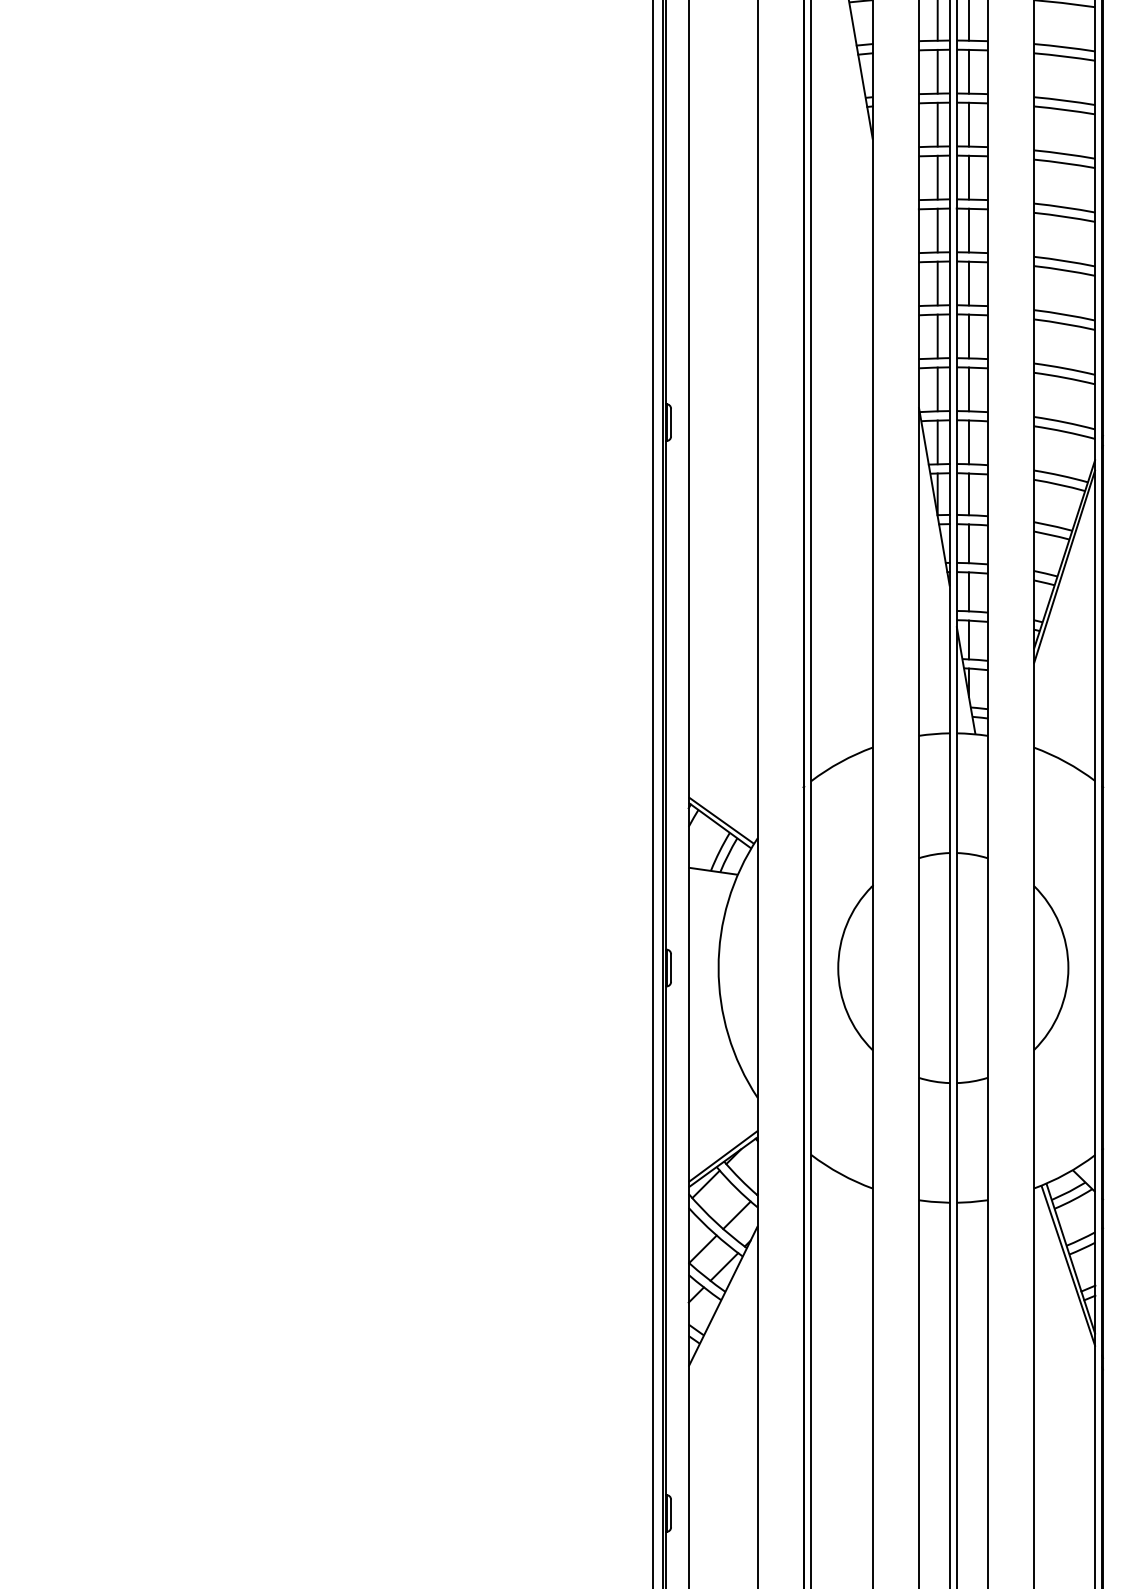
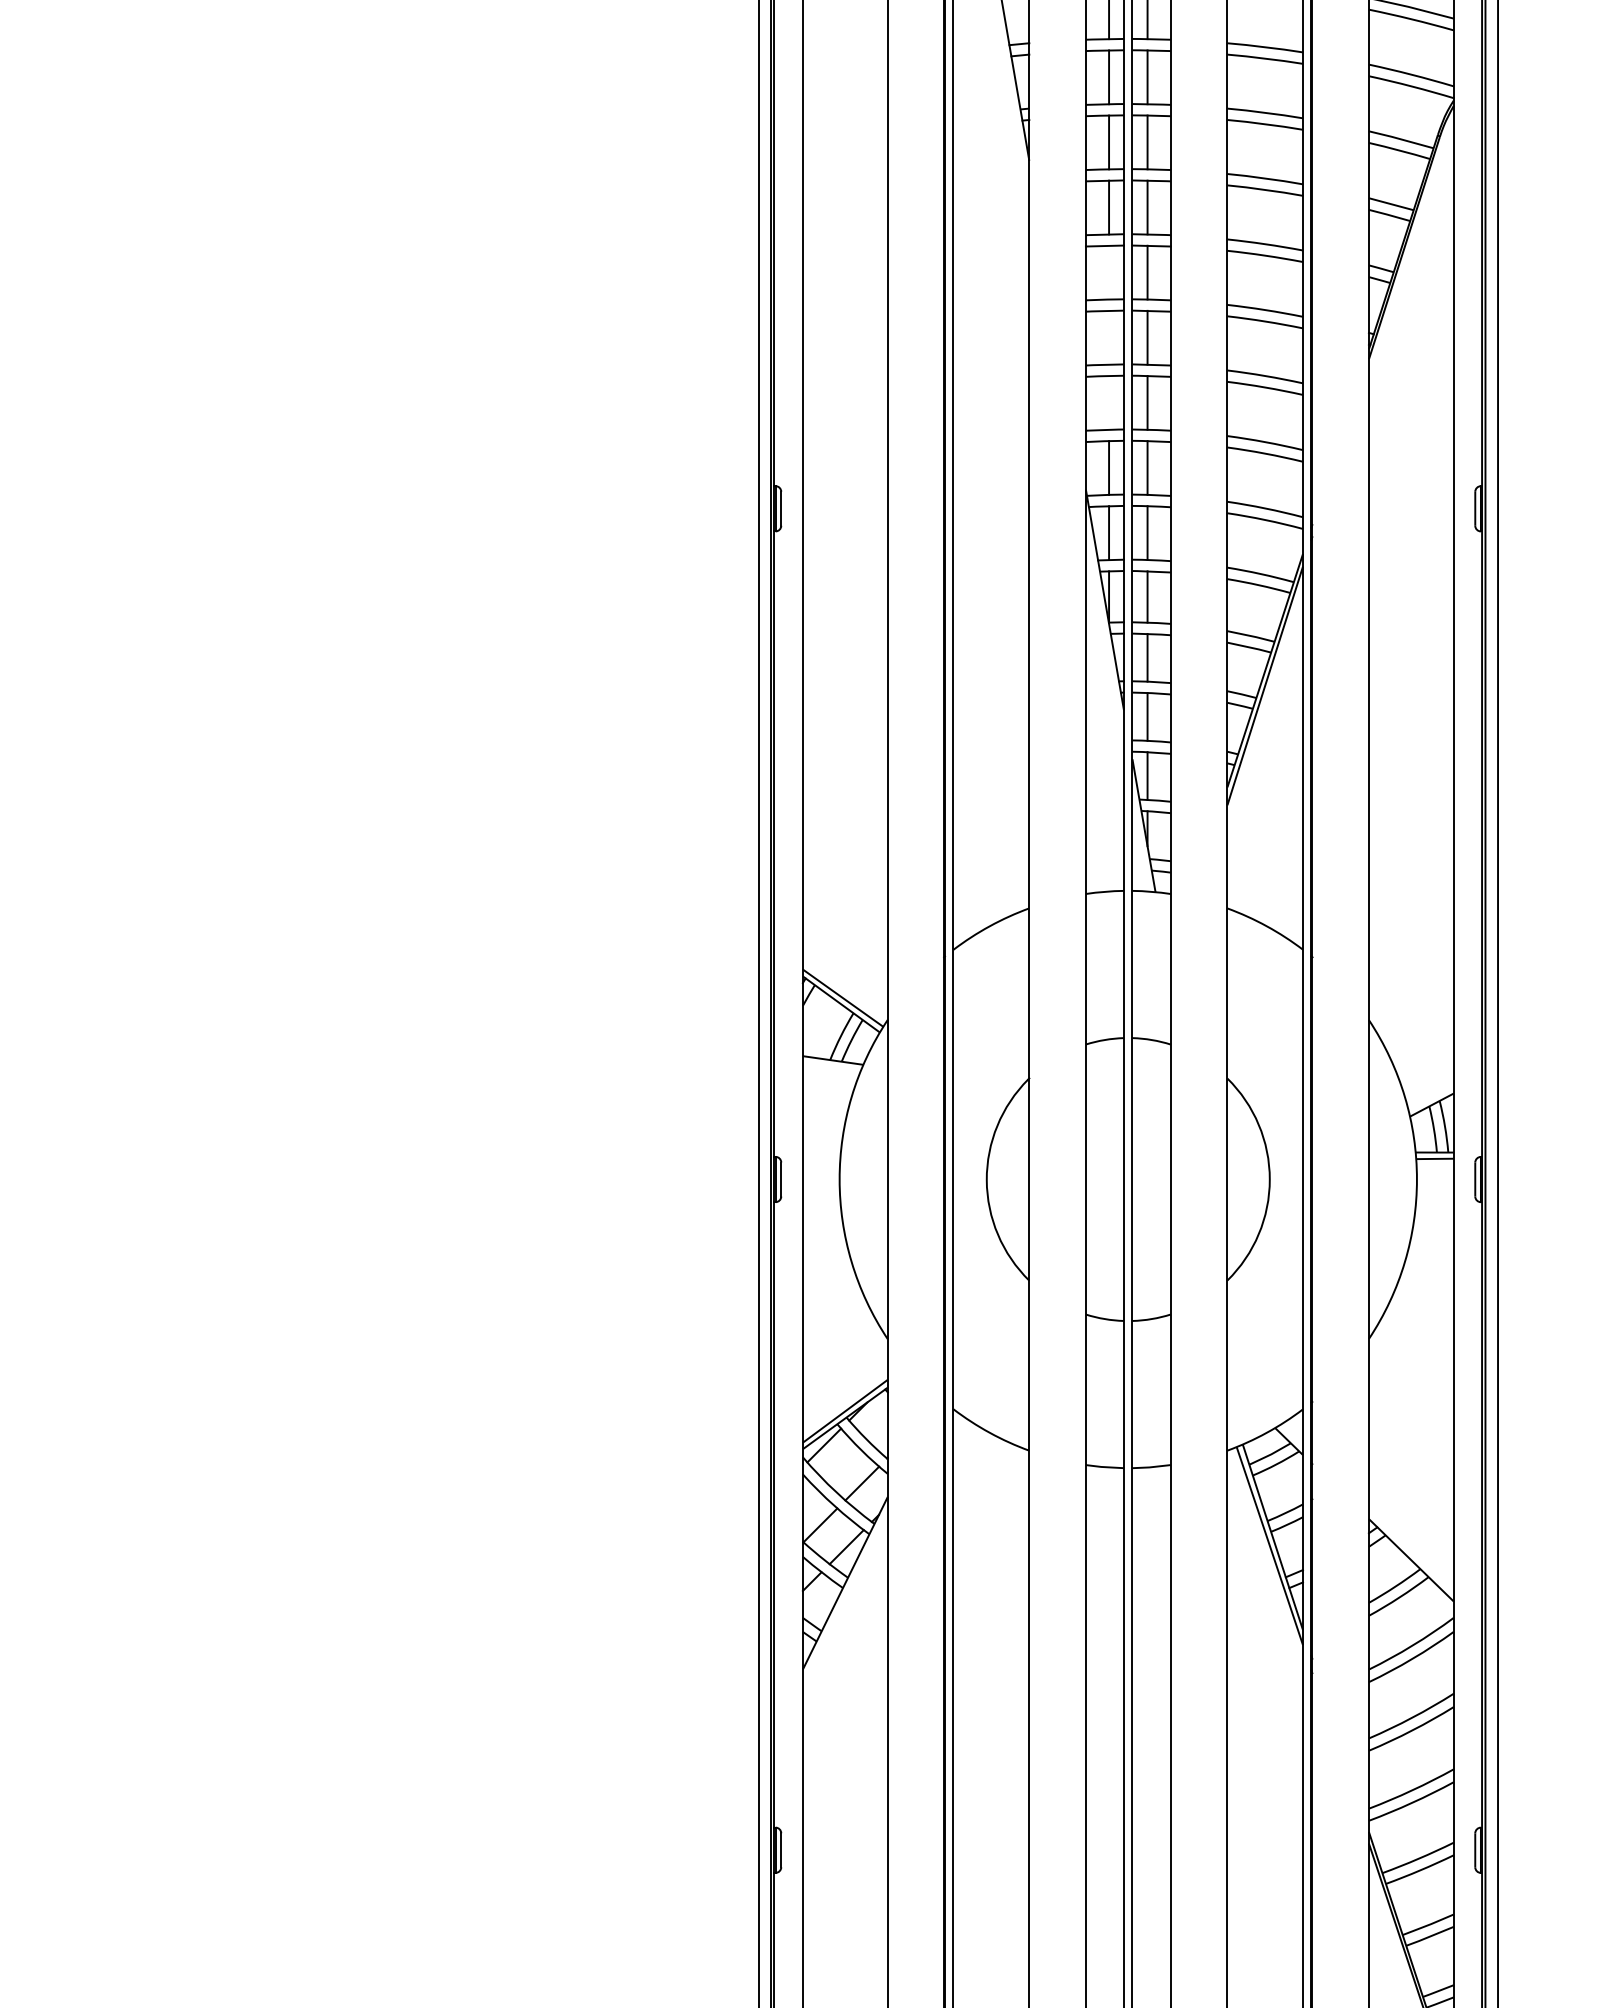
line: (938, 230) -> (1109, 272), removed
line: (938, 283) -> (1109, 337), removed
line: (938, 336) -> (1109, 402), removed

